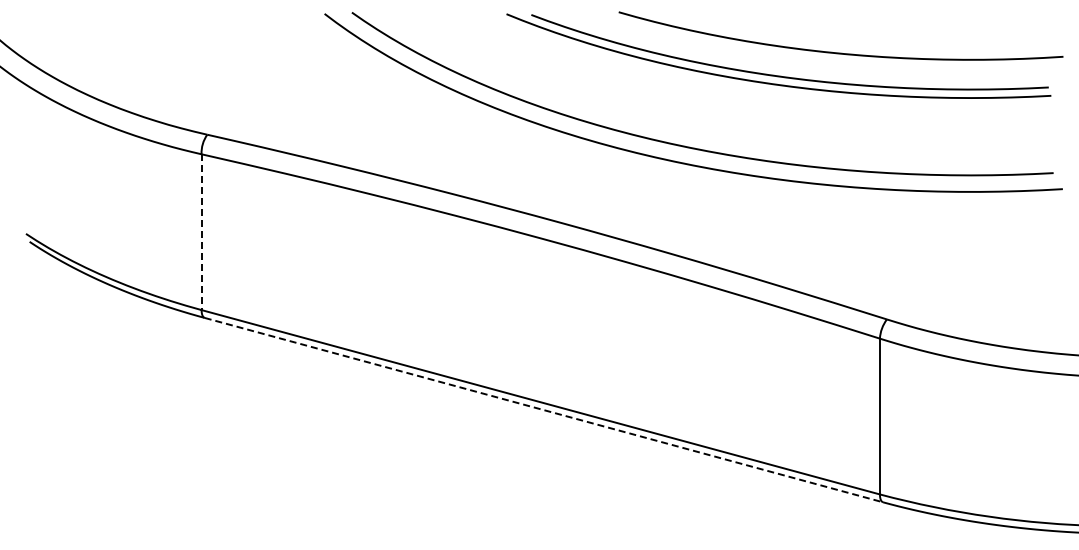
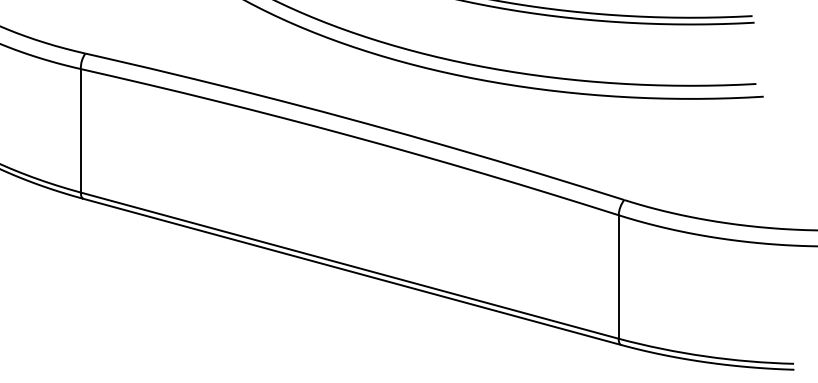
line: (201, 232) -> (80, 131), dashed -> solid
line: (544, 410) -> (352, 272), dashed -> solid

